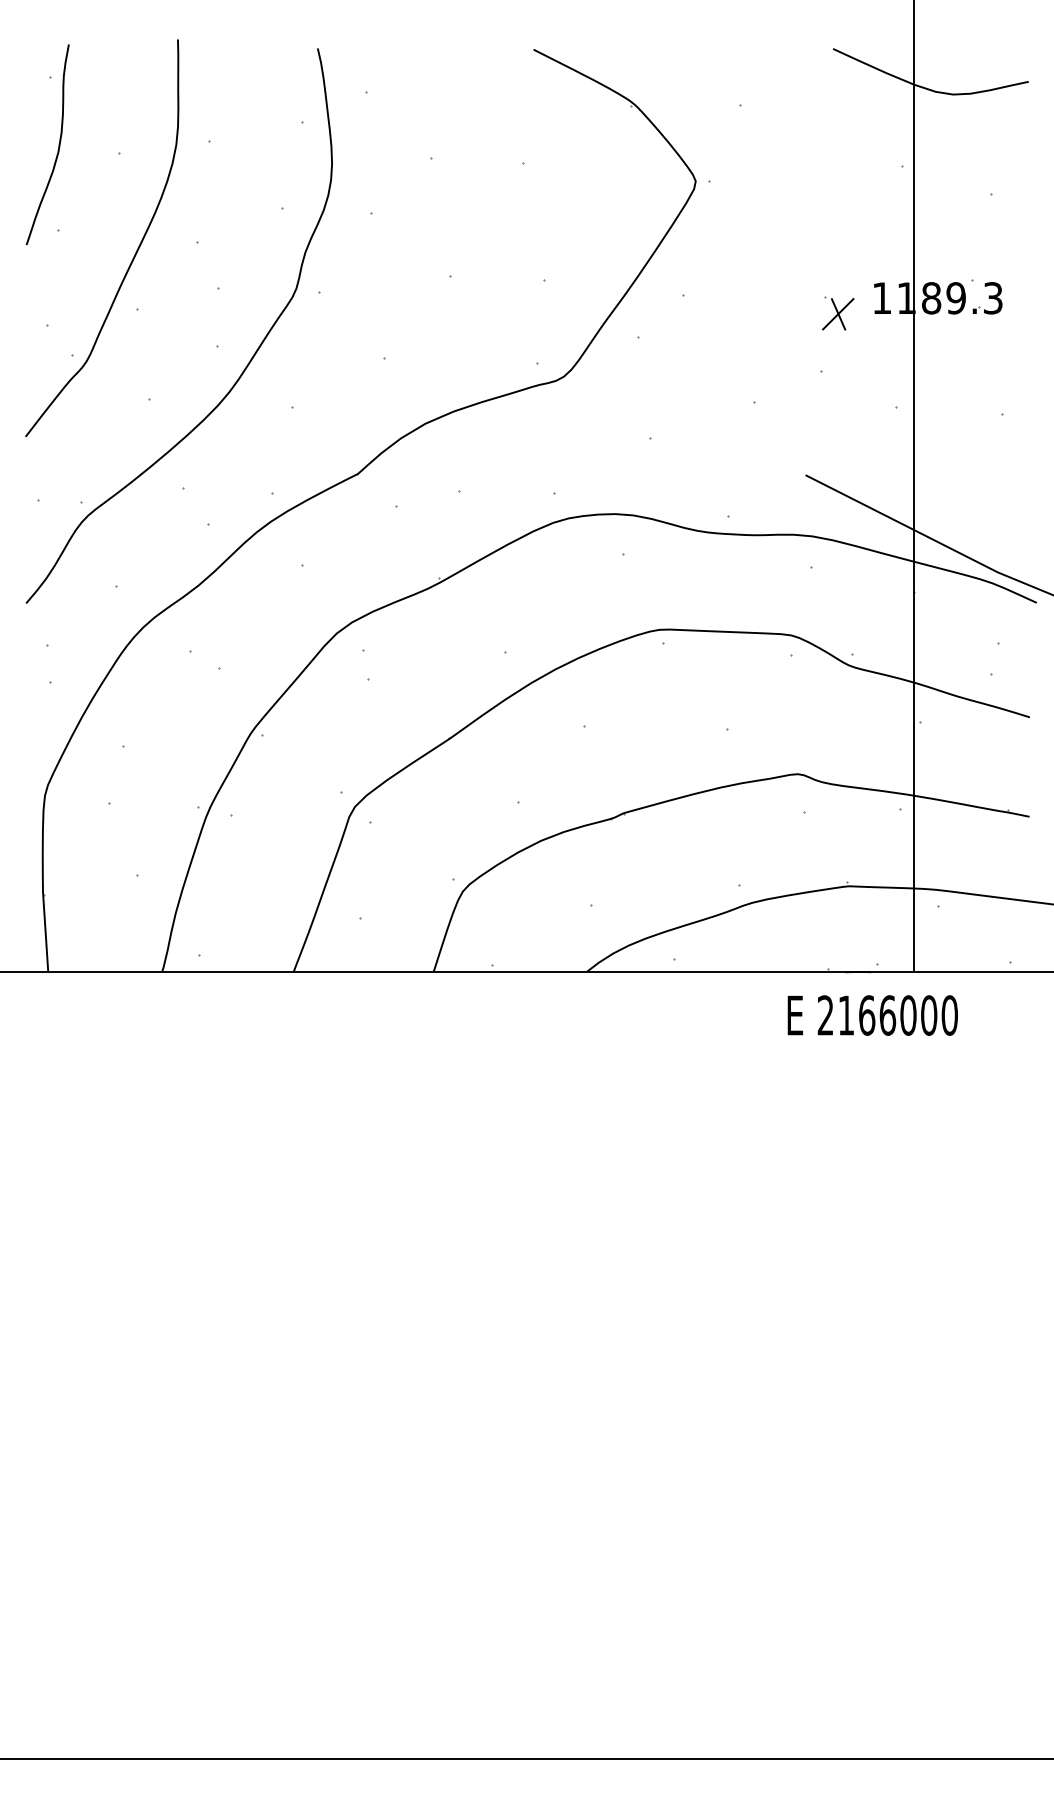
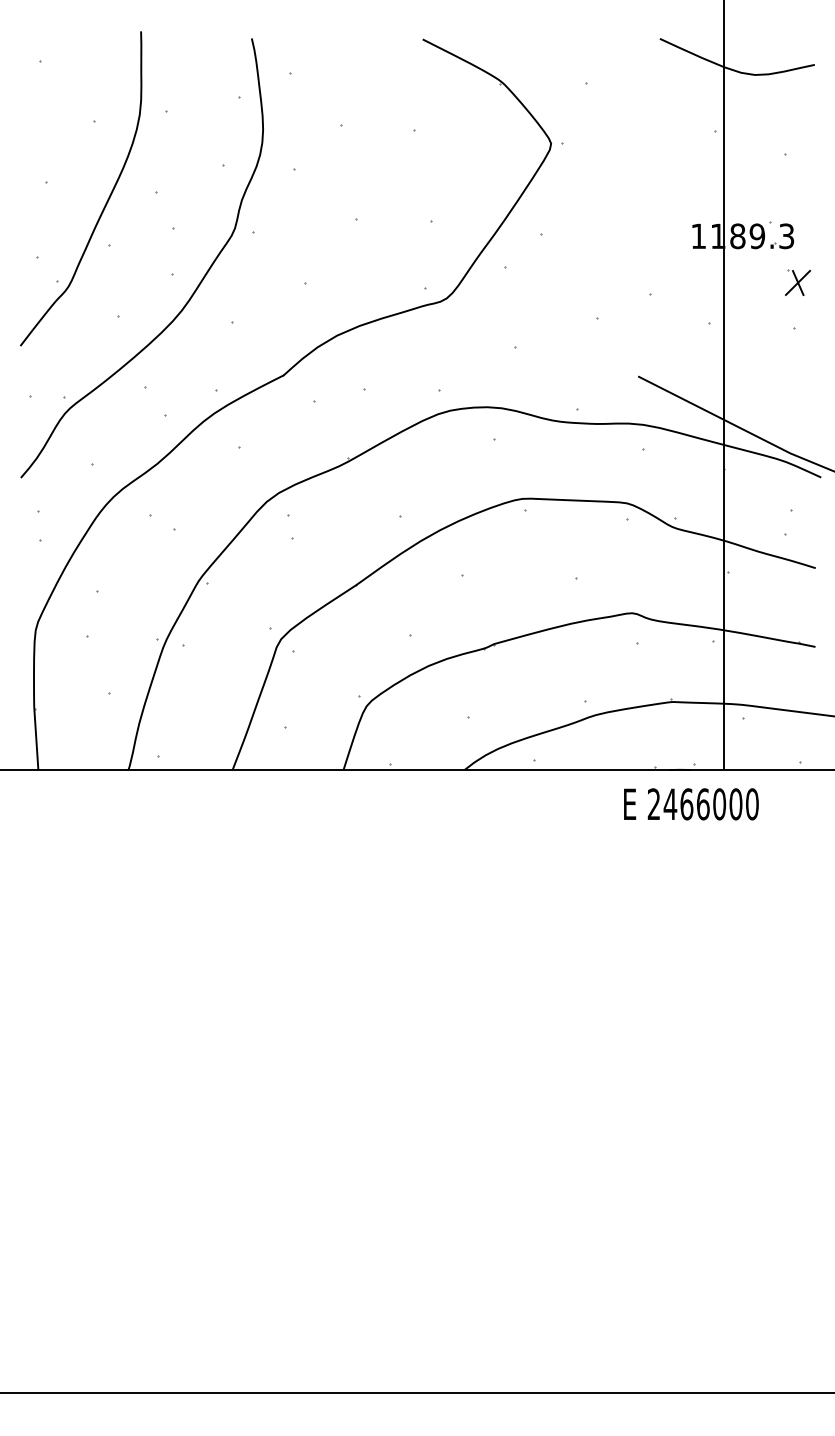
curve: (57, 149) -> (45, 118), removed
part: (837, 313) -> (797, 282), moved
text: (846, 1014) -> (670, 803), 2166000 -> 2466000

